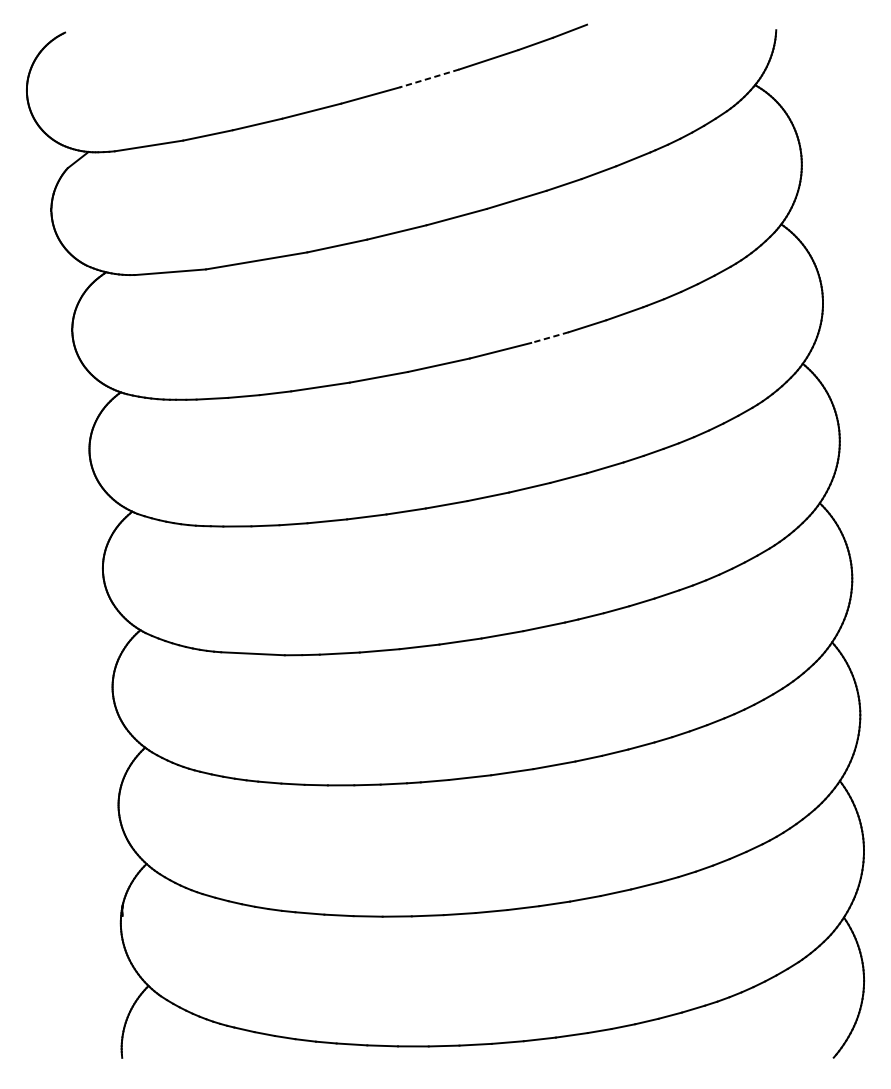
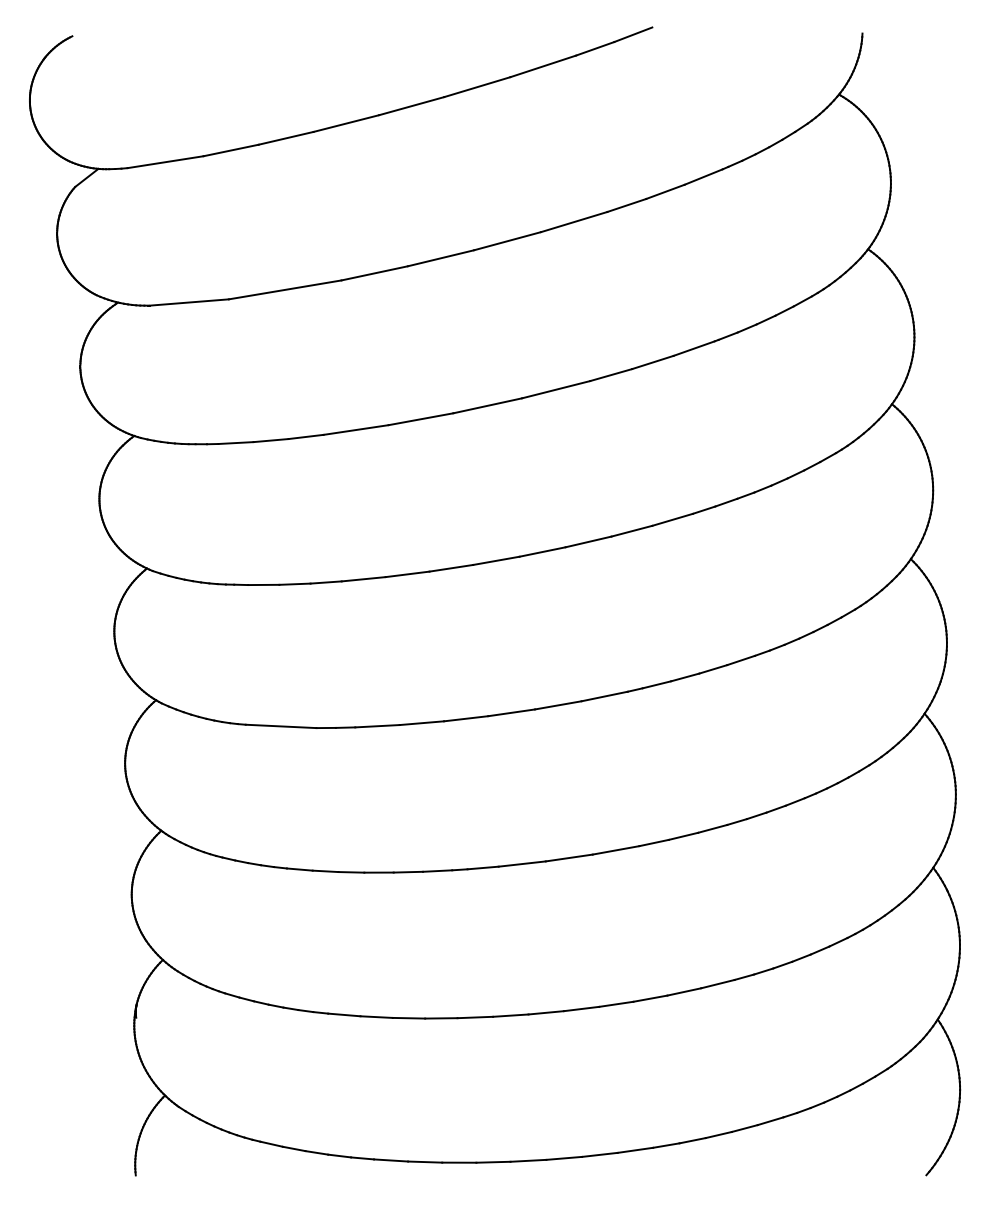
line: (429, 78) -> (477, 87), dashed -> solid
line: (550, 337) -> (611, 375), dashed -> solid

